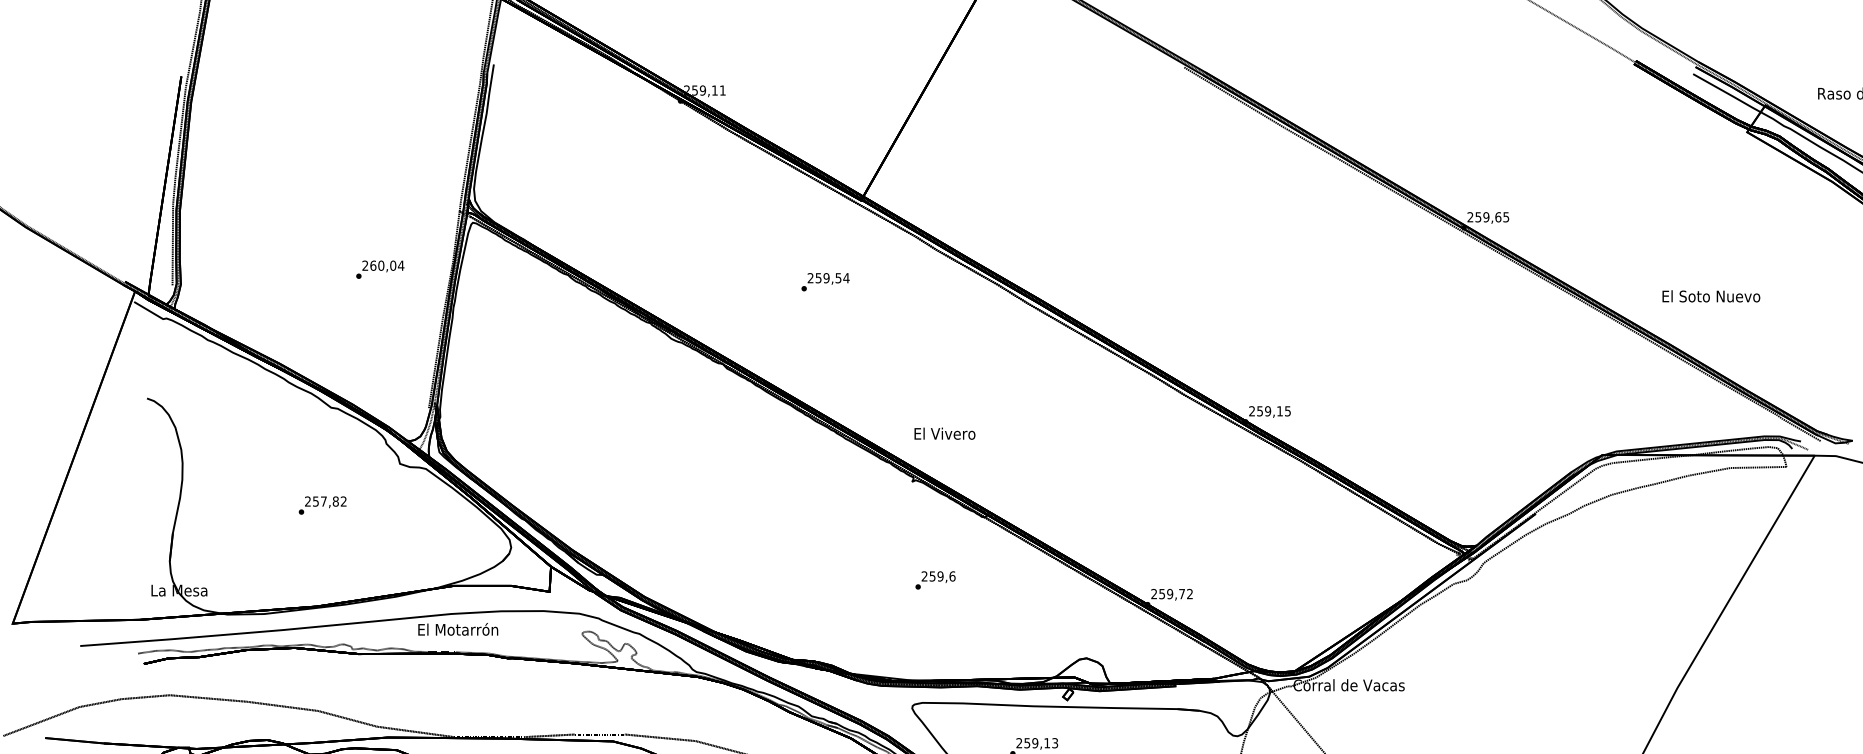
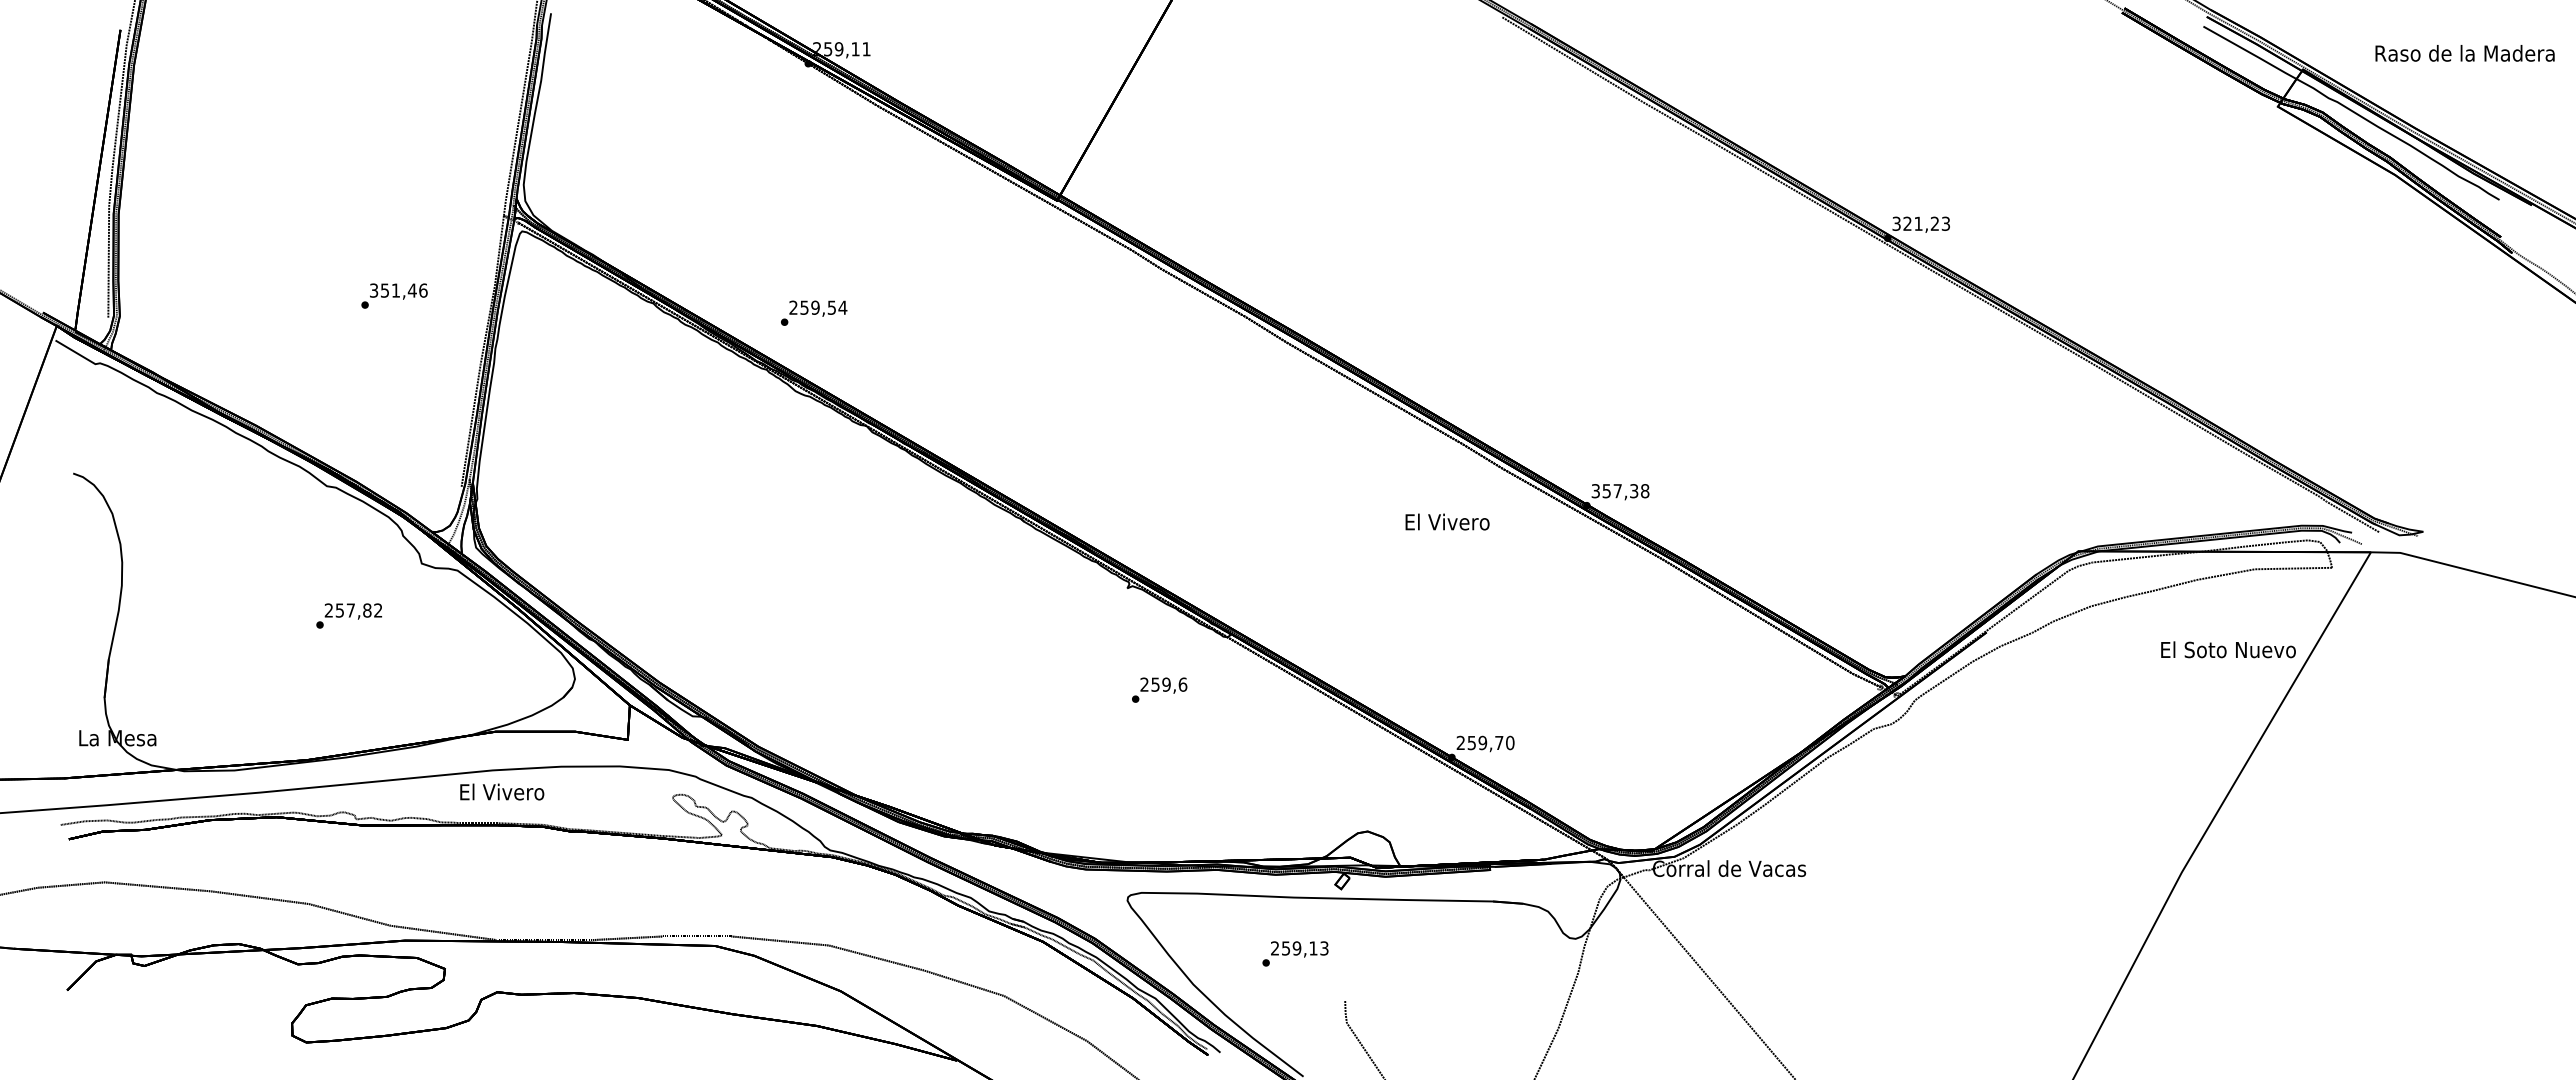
text: (1487, 217) -> (1920, 223), 259,65 -> 321,23
text: (383, 265) -> (398, 290), 260,04 -> 351,46
text: (825, 281) -> (814, 312), moved
text: (1711, 296) -> (2228, 649), moved
text: (1270, 411) -> (1620, 491), 259,15 -> 357,38
text: (944, 433) -> (1447, 521), moved
text: (322, 505) -> (348, 615), moved
text: (935, 579) -> (1159, 689), moved
text: (1190, 594) -> (1510, 743), 259,72 -> 259,70
text: (457, 629) -> (501, 791), El Motarrón -> El Vivero

